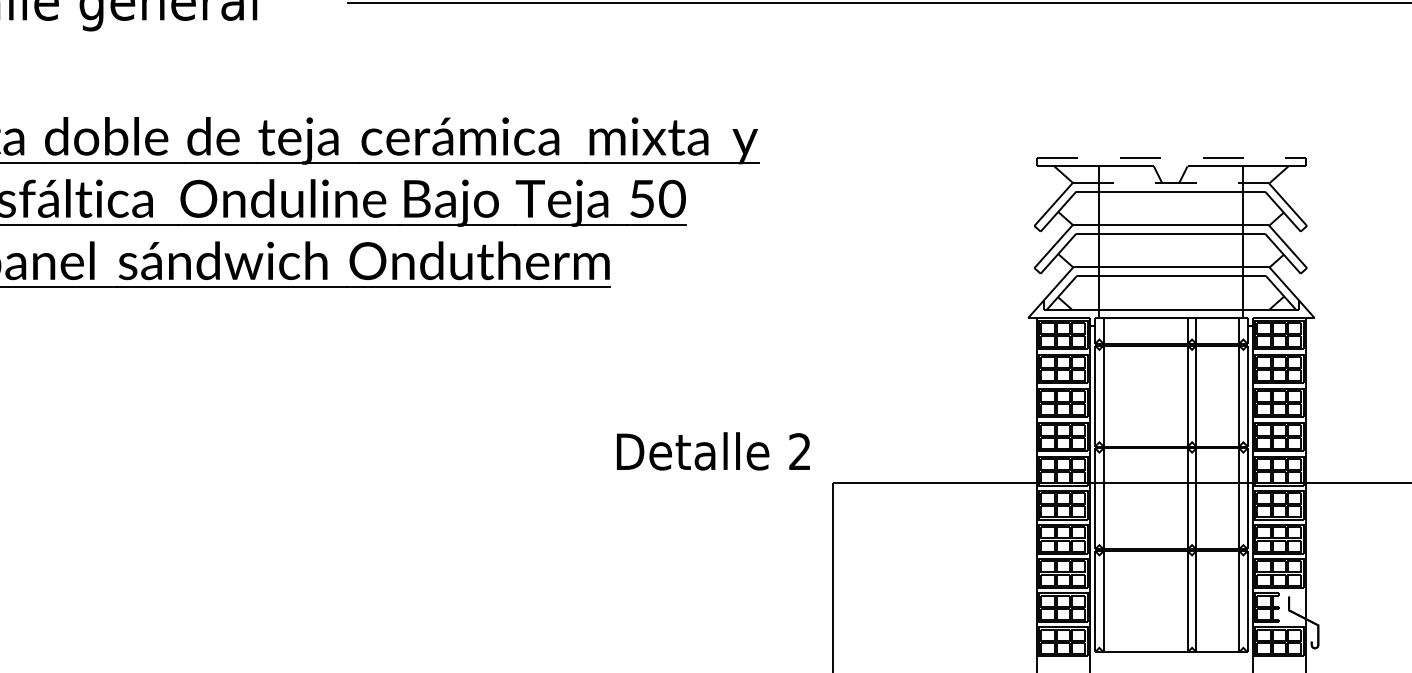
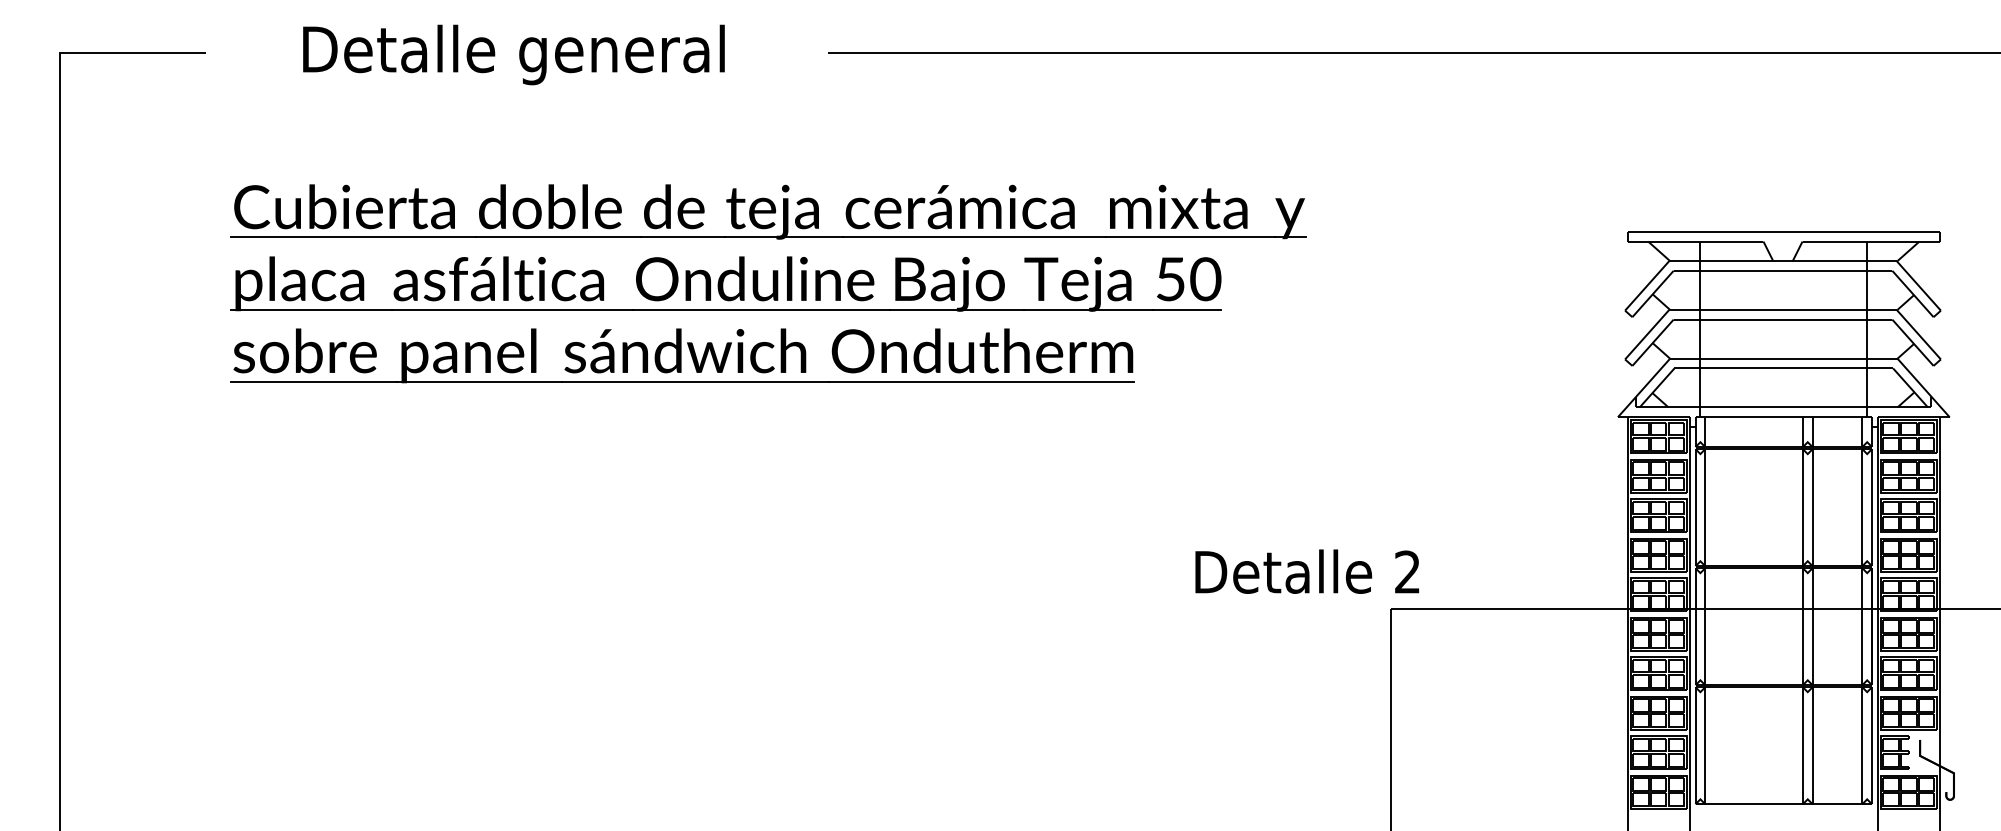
line: (1172, 157) -> (1784, 231), dashed -> solid
line: (1171, 183) -> (1783, 261), dashed -> solid
text: (713, 451) -> (1307, 571), moved

